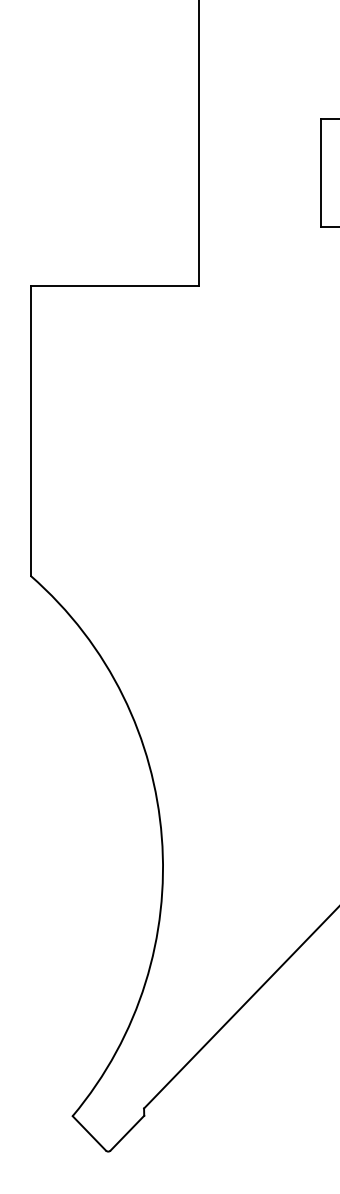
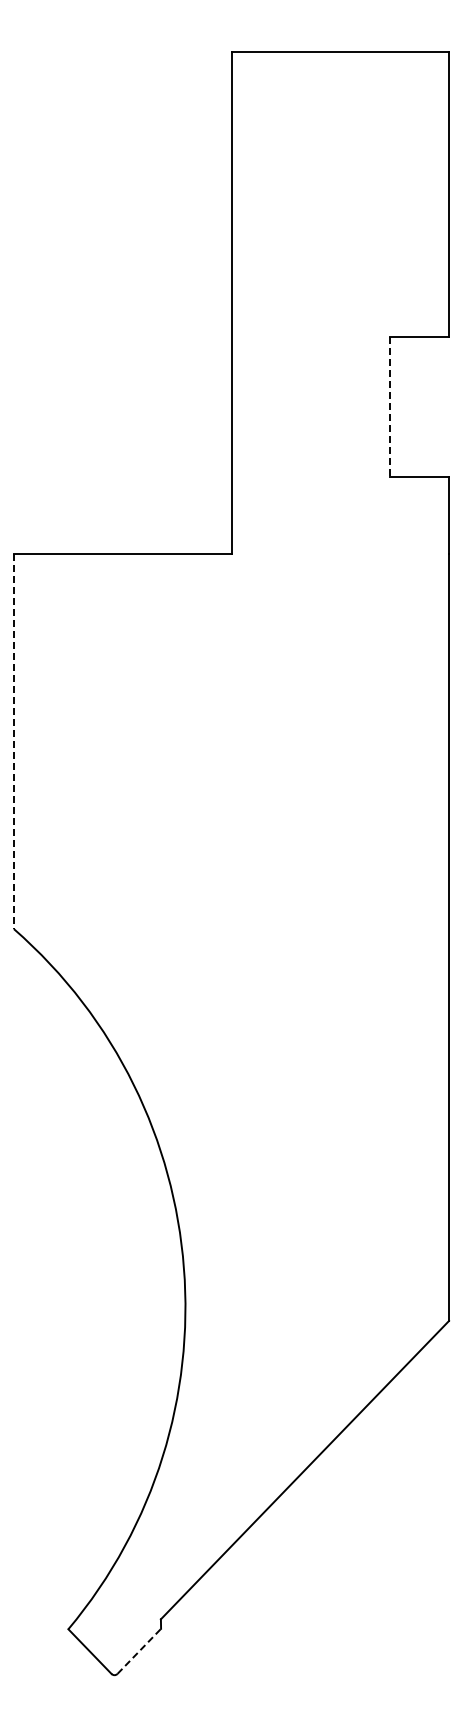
line: (321, 173) -> (390, 407), solid -> dashed
line: (30, 431) -> (13, 741), solid -> dashed
line: (127, 1133) -> (139, 1651), solid -> dashed

